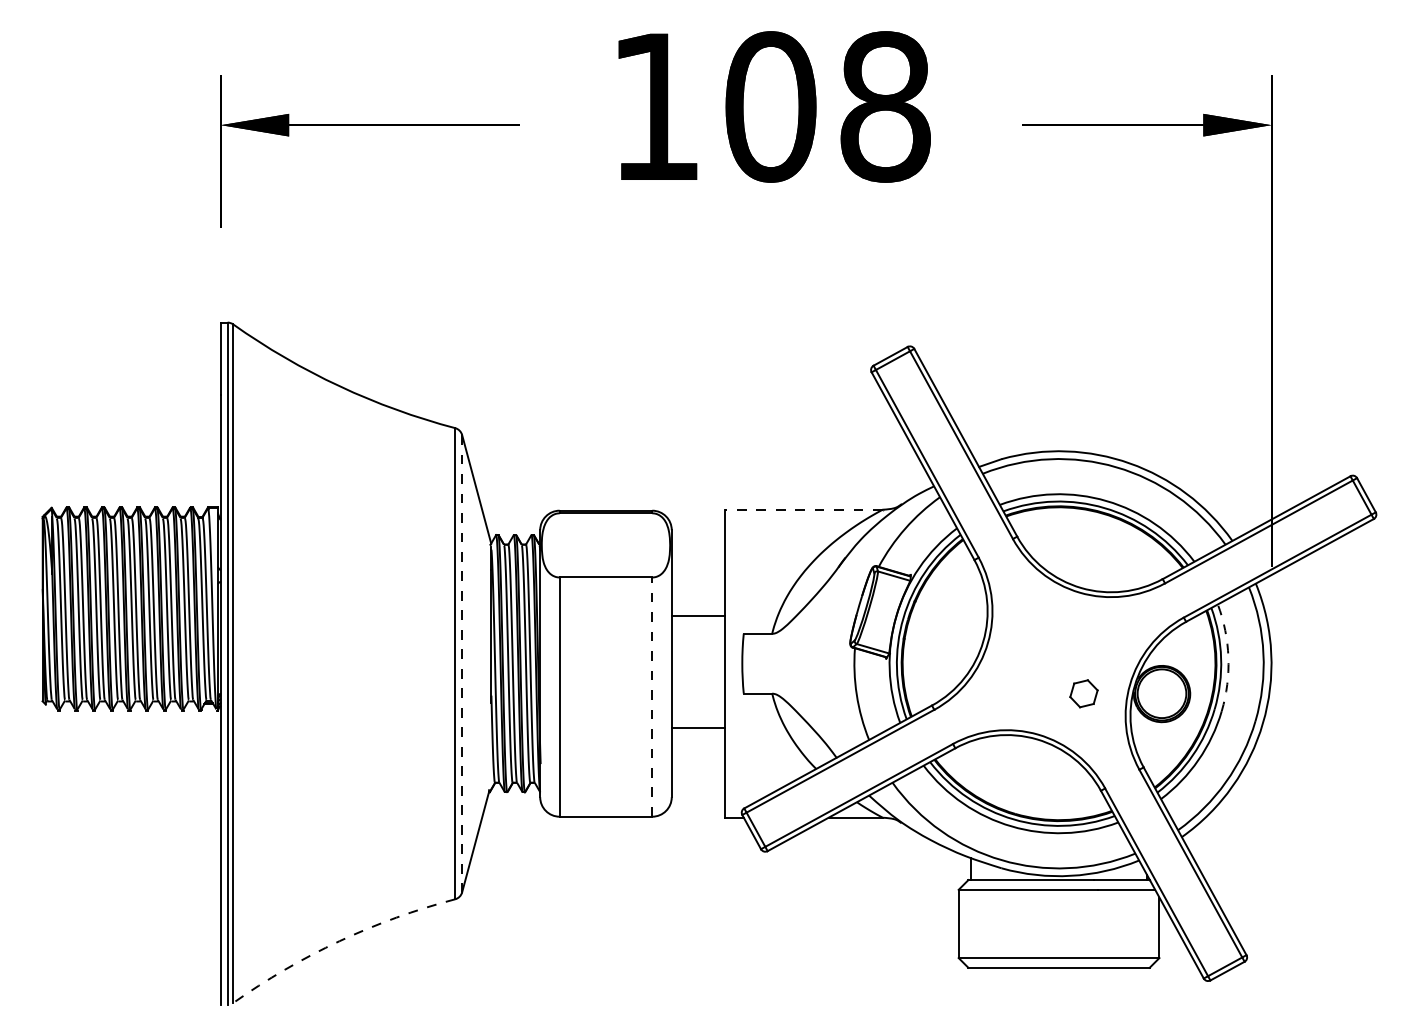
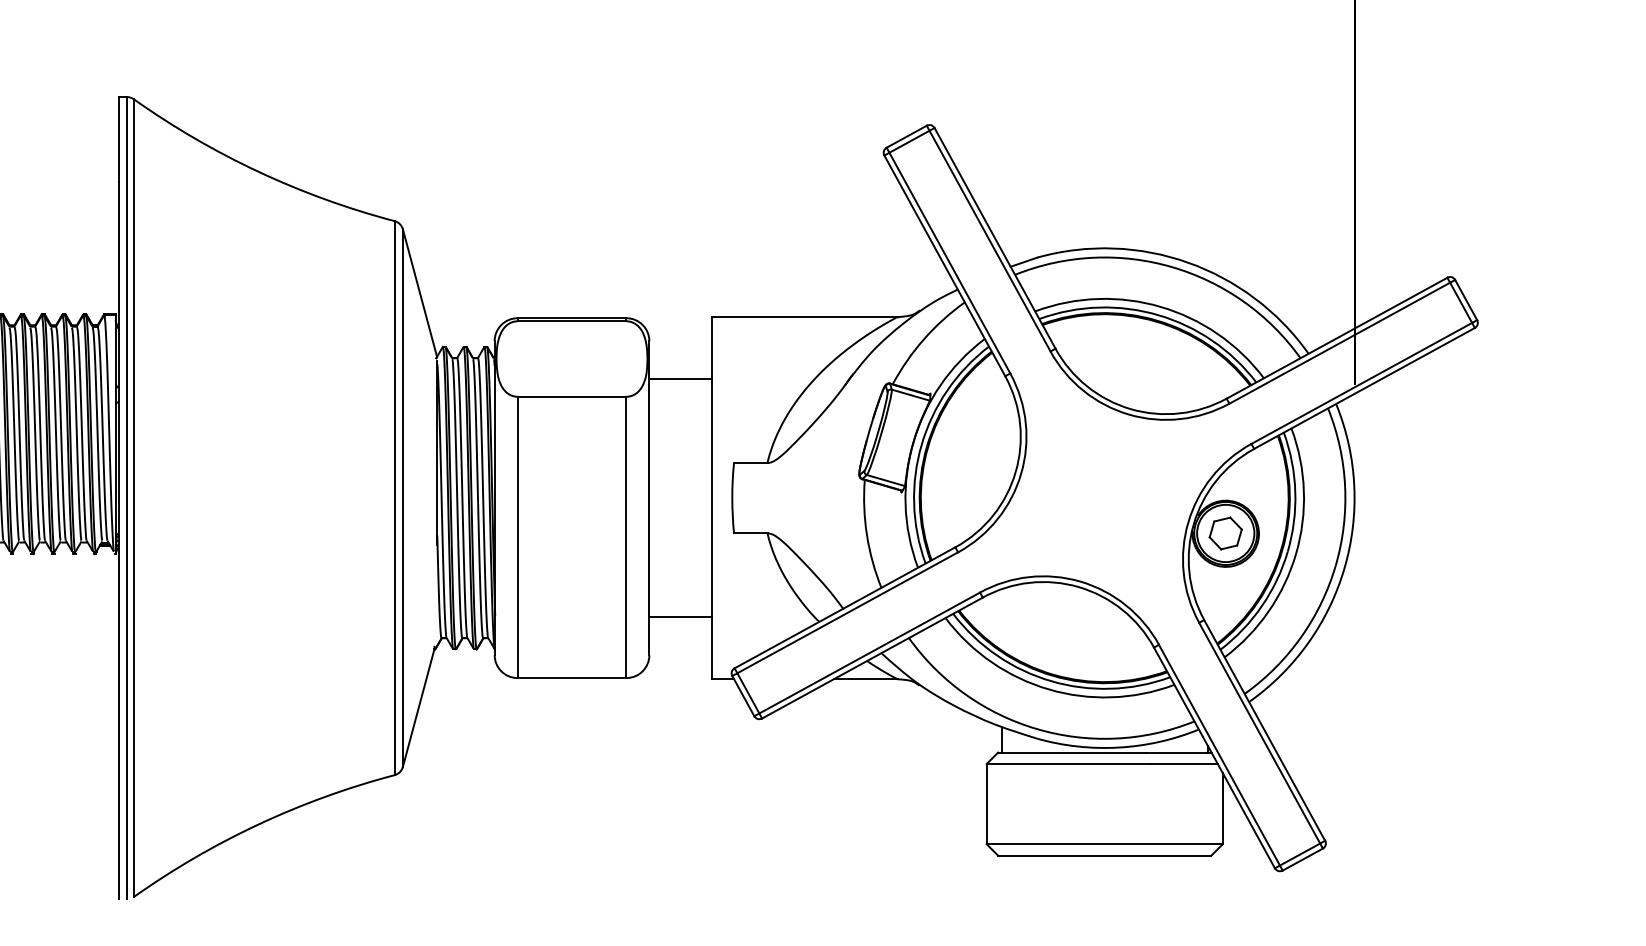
line: (803, 509) -> (804, 316), dashed -> solid
line: (697, 616) -> (679, 379), moved
arc: (1228, 657) -> (1303, 490), dashed -> solid
line: (462, 663) -> (403, 497), dashed -> solid
part: (1083, 693) -> (1225, 533), moved
line: (652, 697) -> (626, 537), dashed -> solid
line: (697, 728) -> (679, 617), moved
arc: (339, 941) -> (258, 824), dashed -> solid

